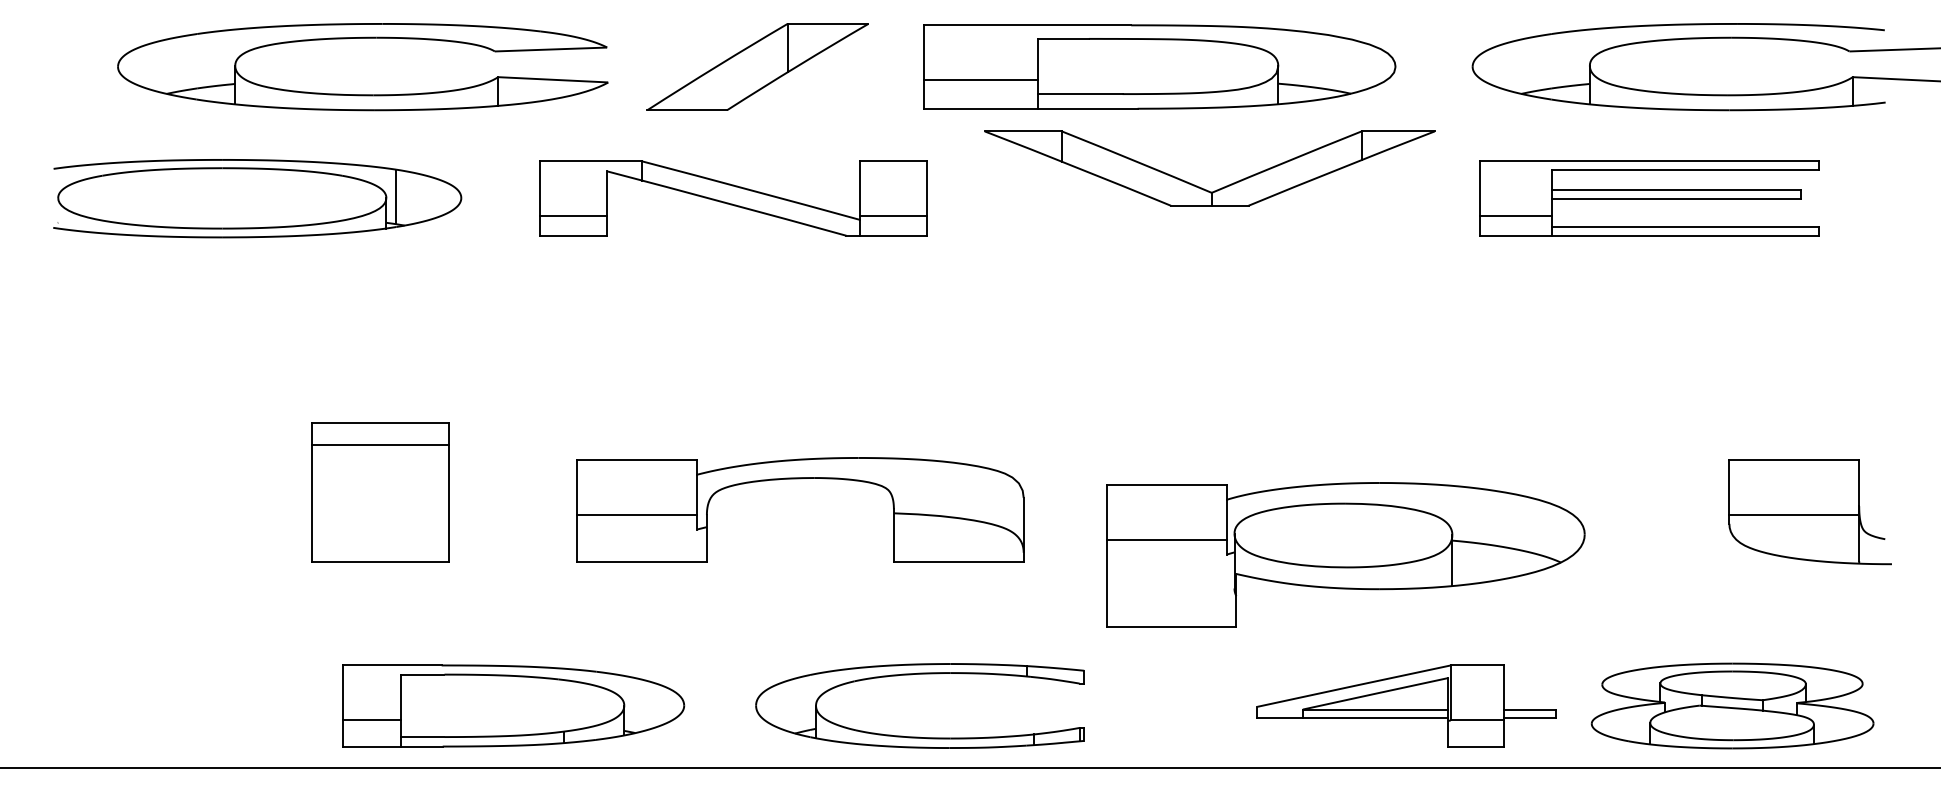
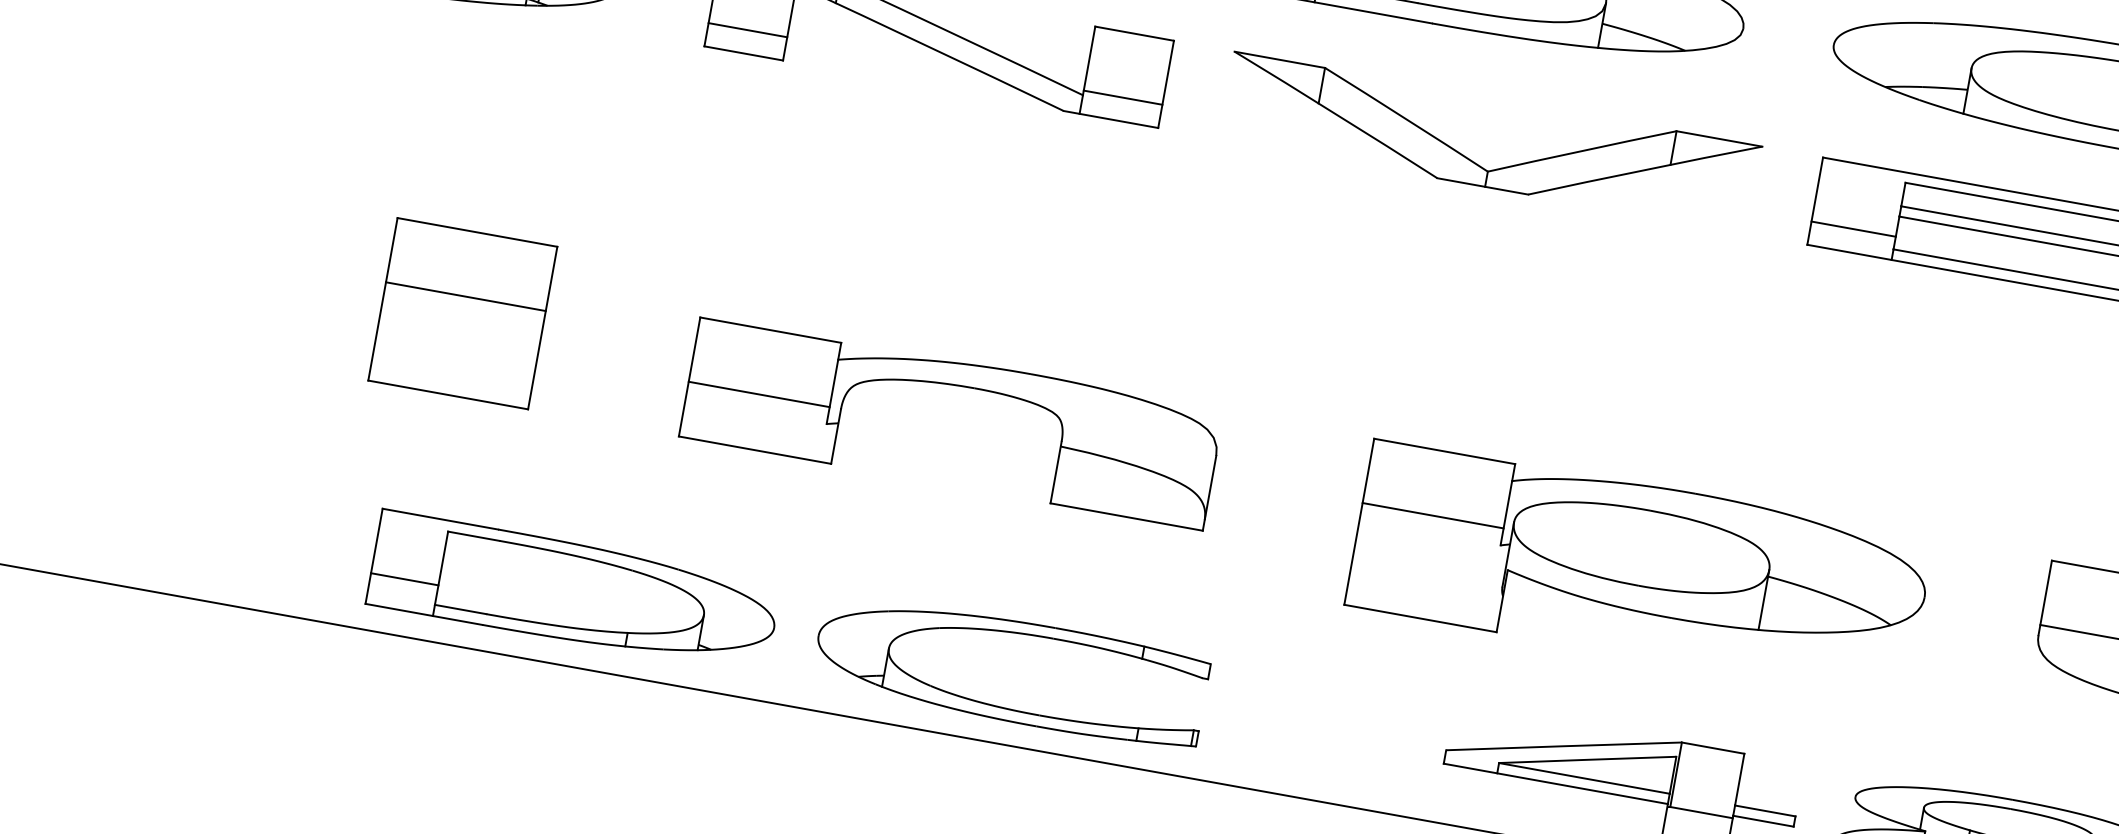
part: (1199, 186) -> (1474, 161), moved
line: (380, 444) -> (466, 296), moved
part: (1345, 554) -> (1639, 570), moved
part: (919, 674) -> (1016, 633), moved

